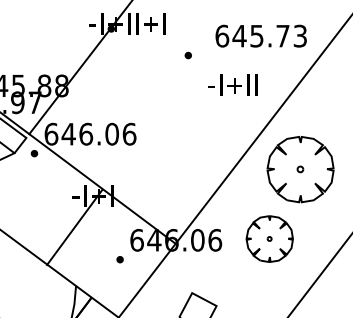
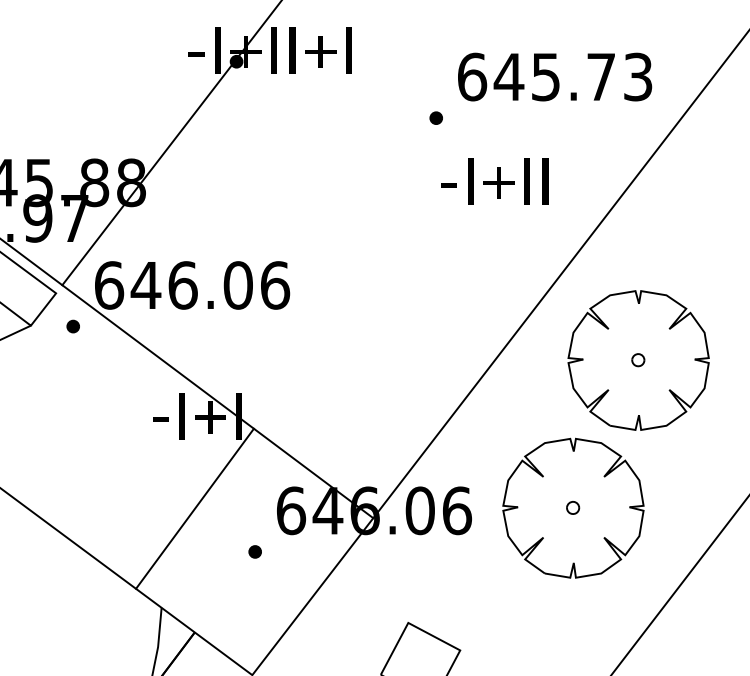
part: (187, 55) -> (434, 118), moved
line: (74, 227) -> (194, 509), moved
part: (269, 238) -> (572, 506), size x1.43

